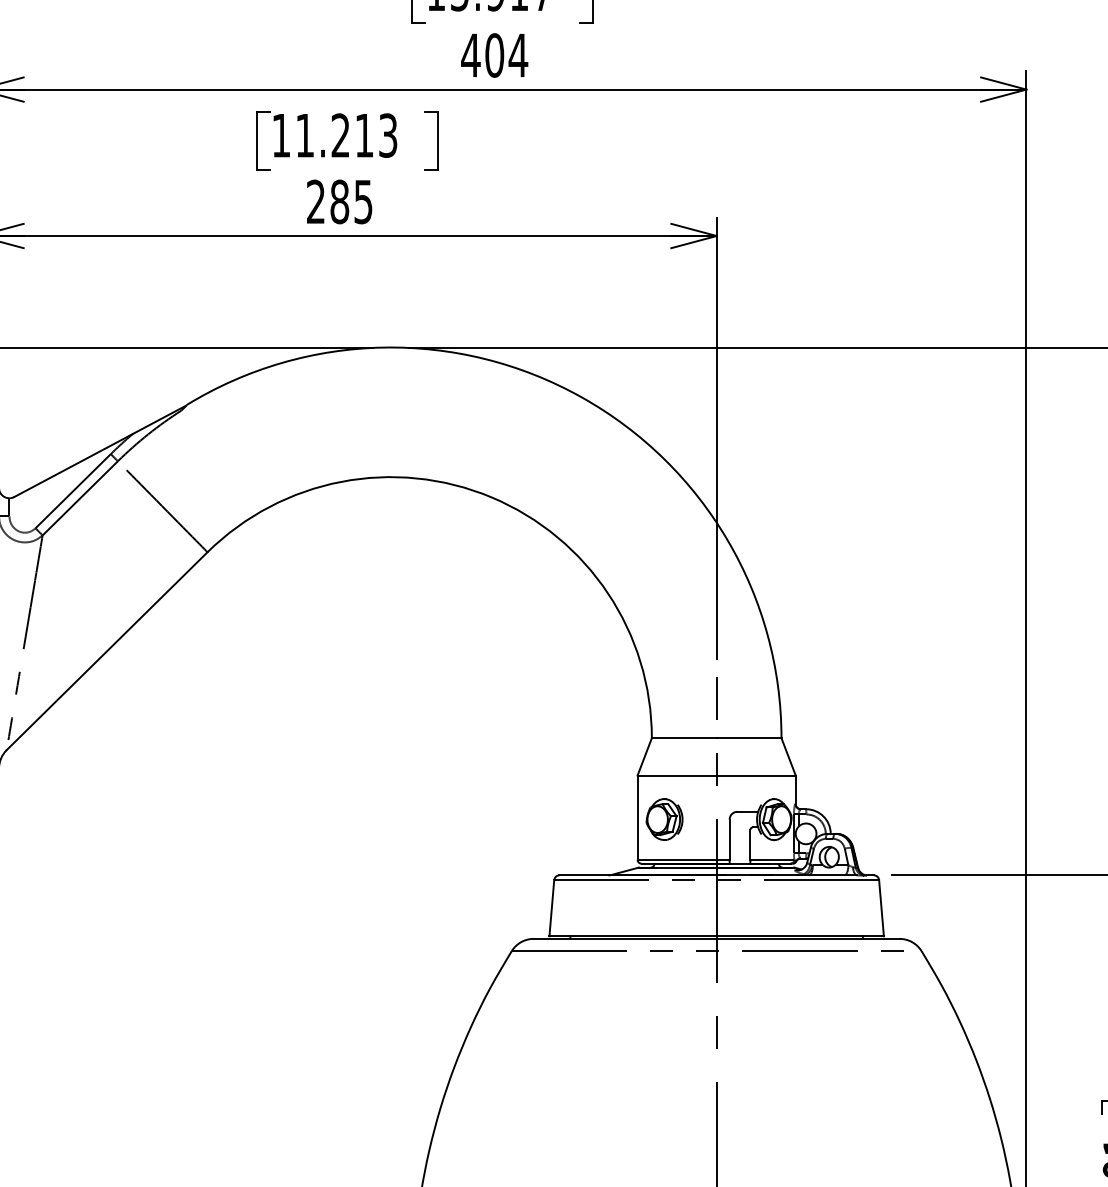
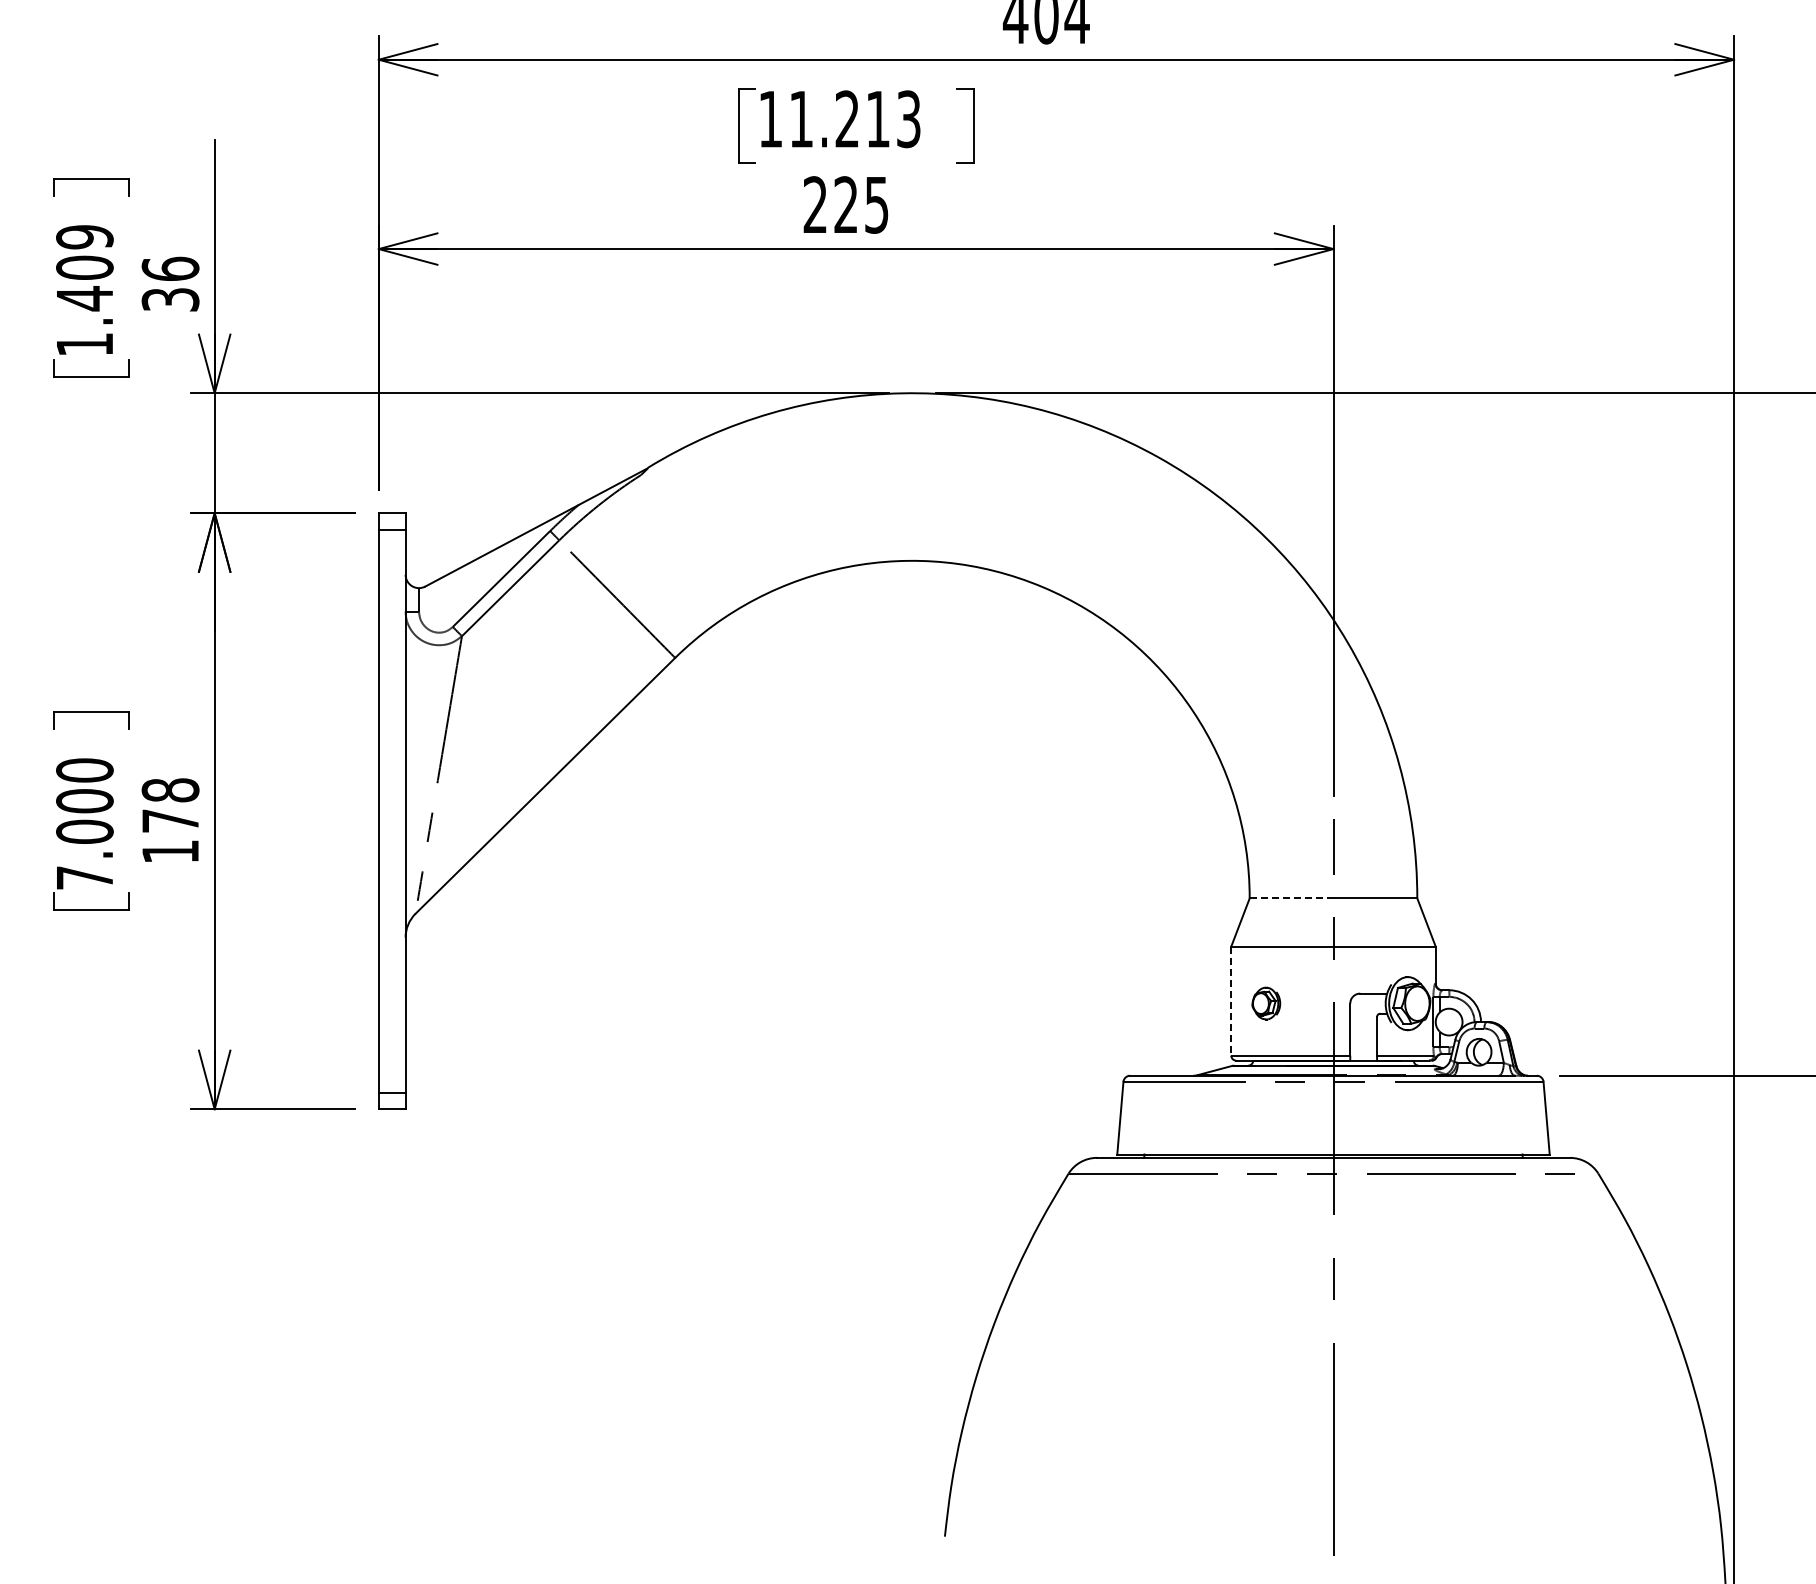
text: (340, 201) -> (846, 204), 285 -> 225
line: (684, 738) -> (1291, 898), solid -> dashed
line: (637, 817) -> (1231, 1001), solid -> dashed
part: (664, 819) -> (1266, 1003), size x0.6

